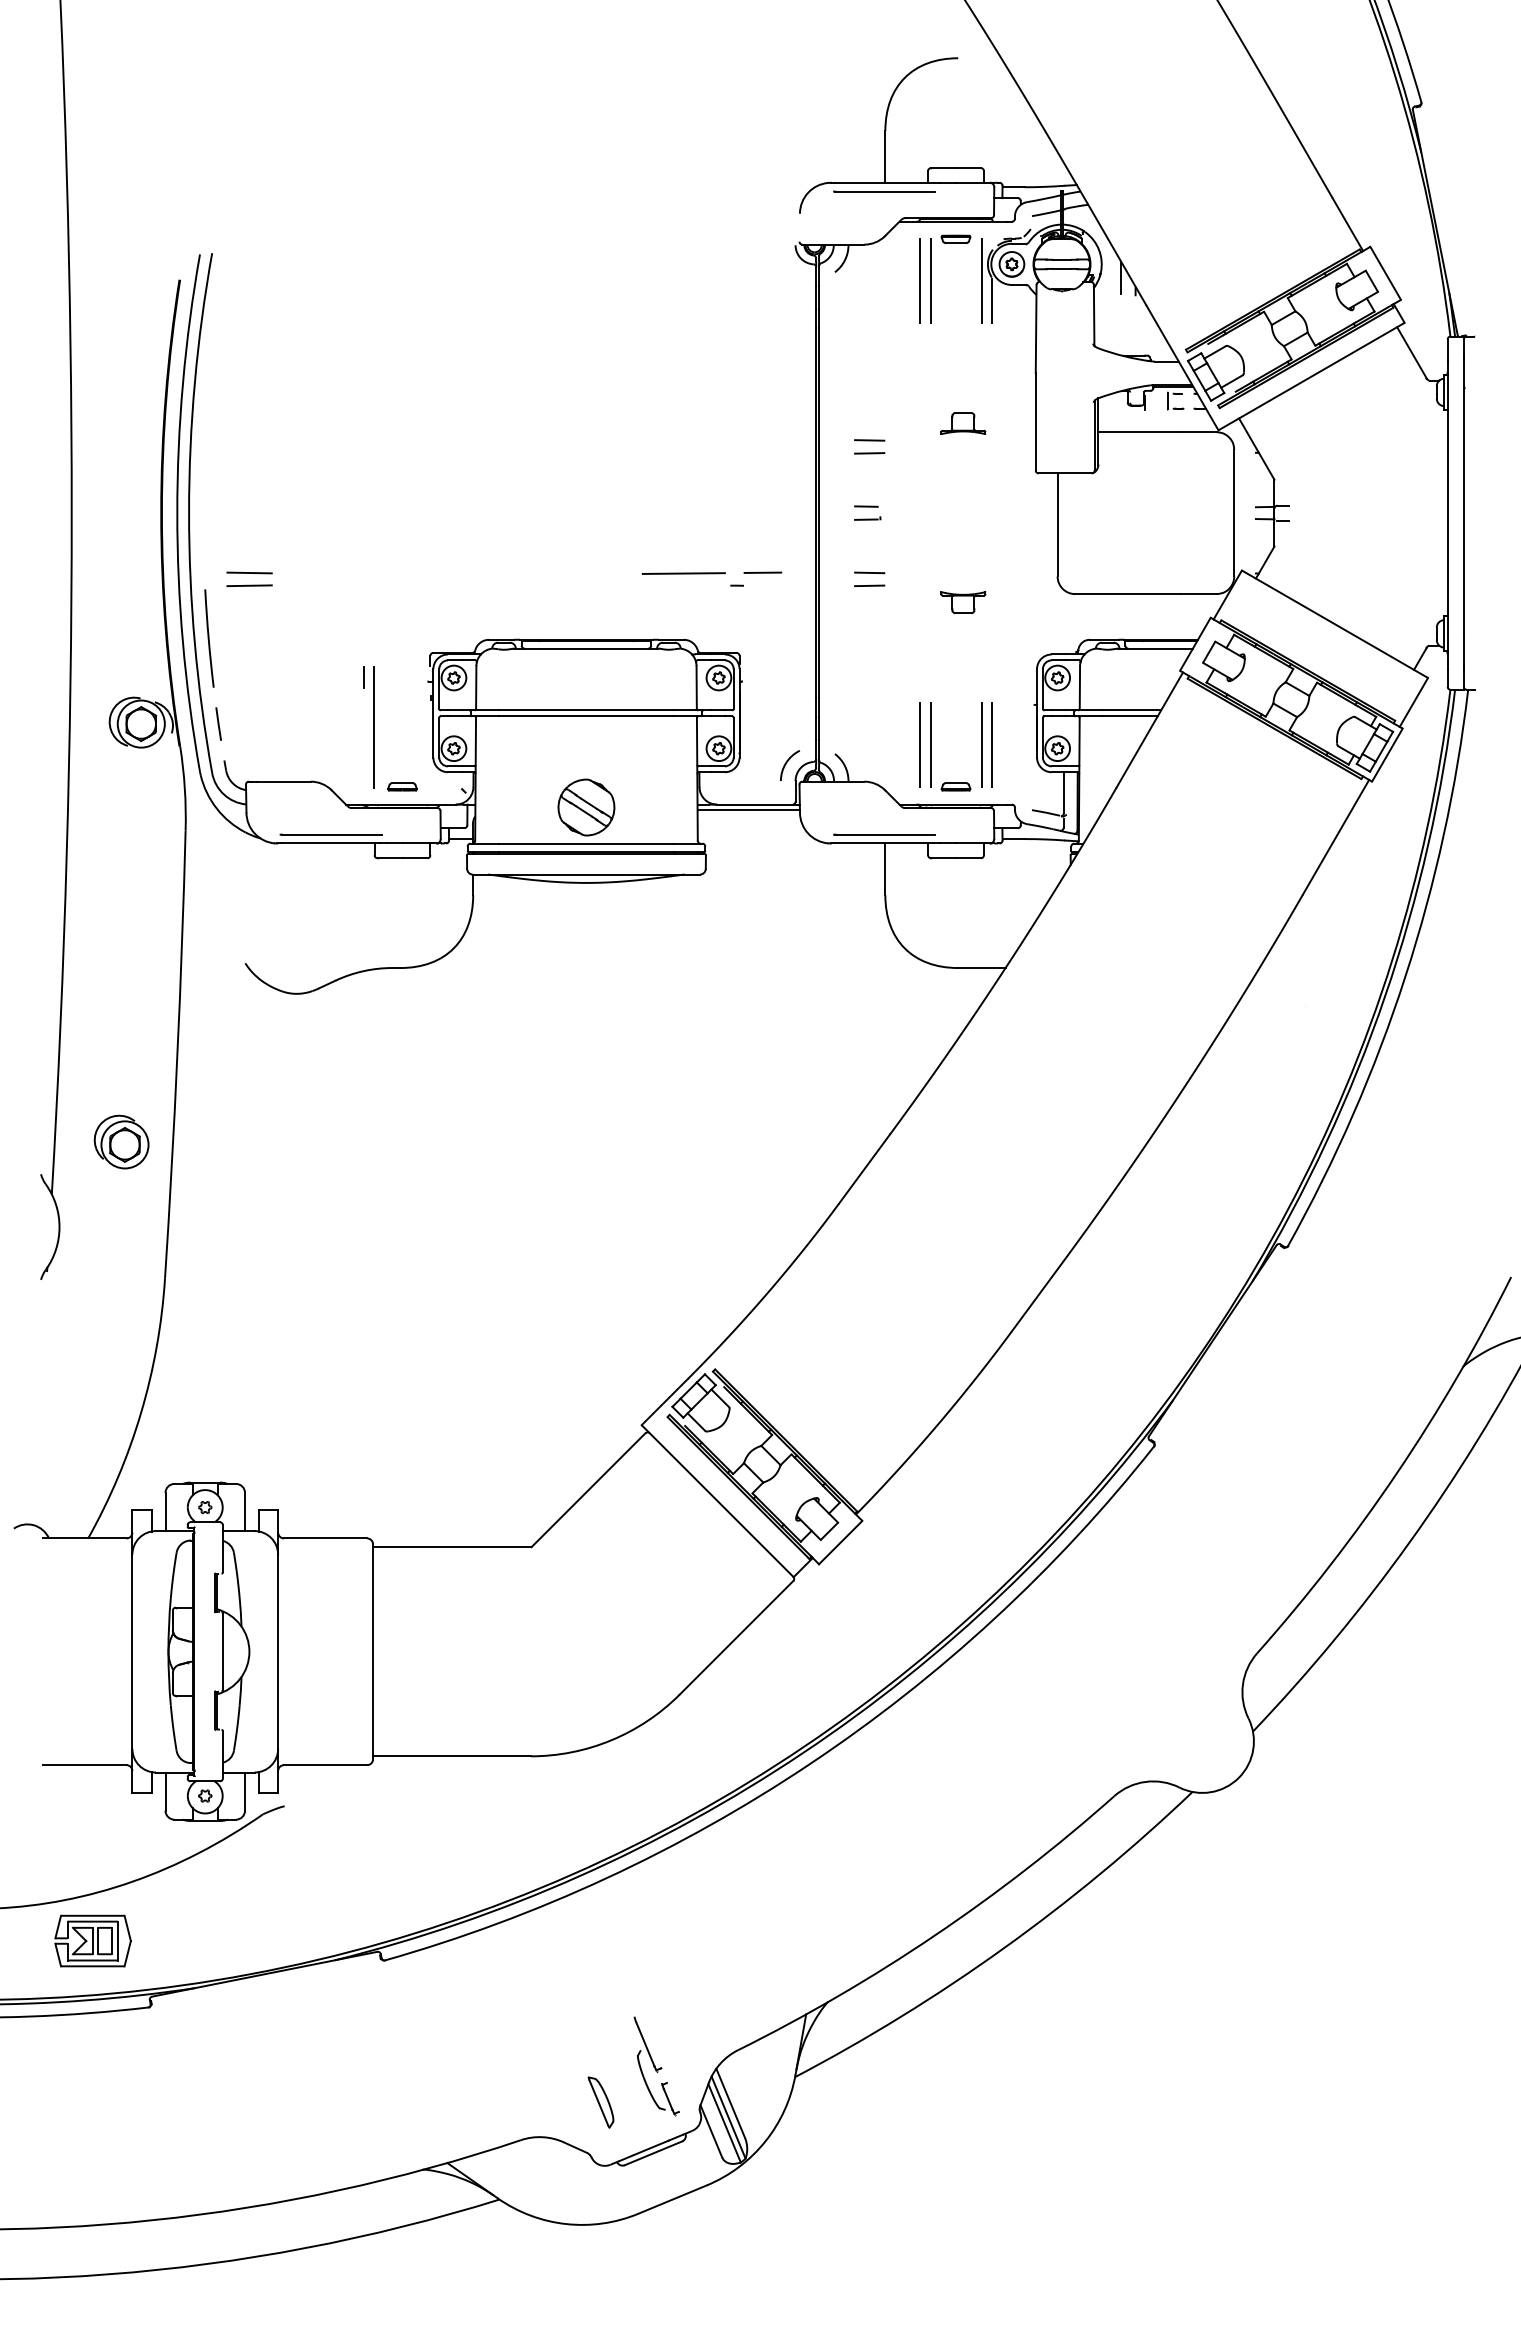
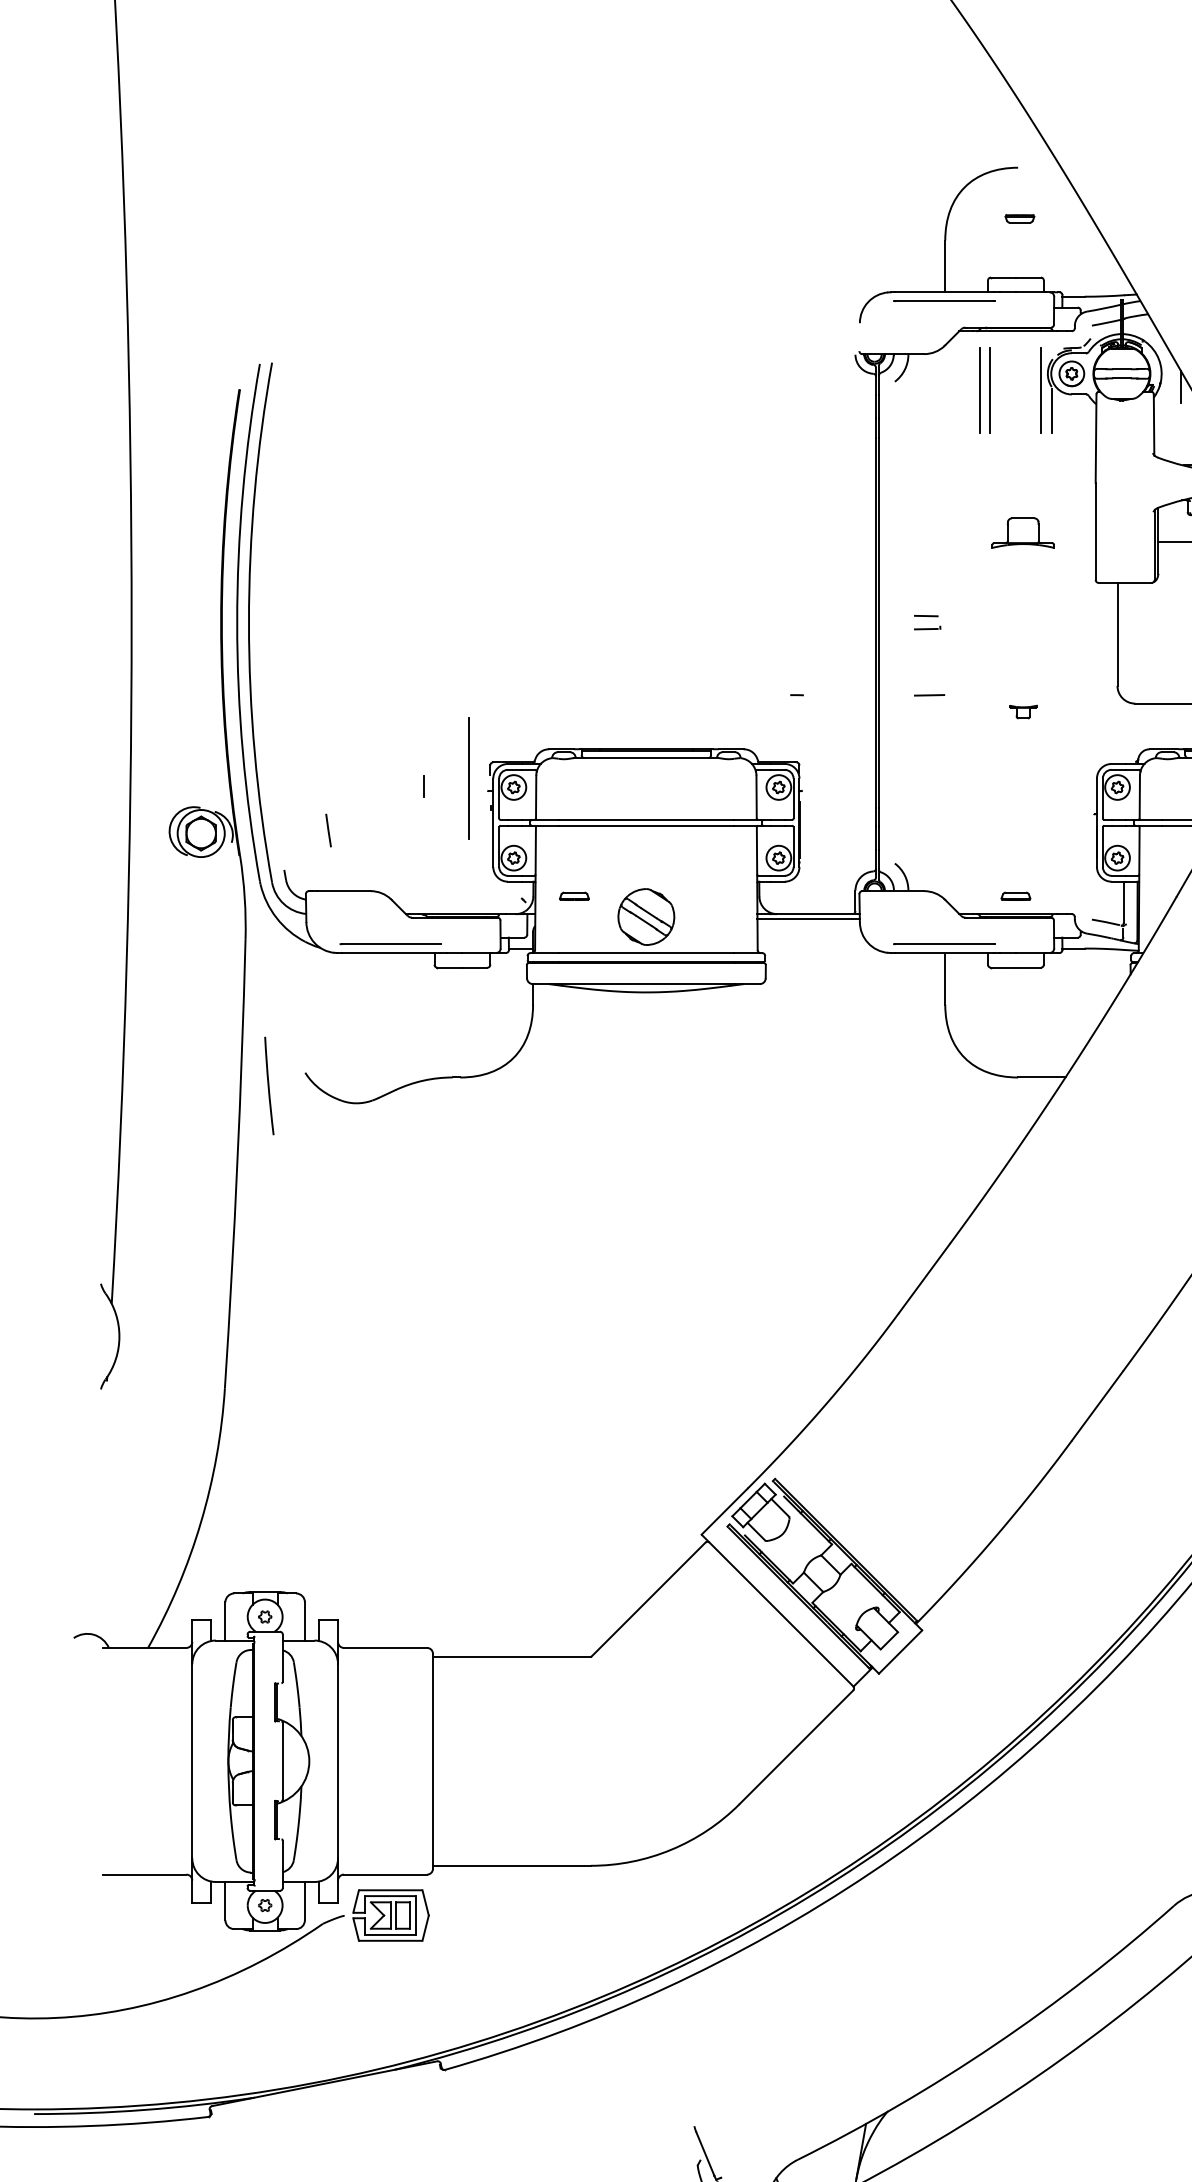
part: (955, 238) -> (1019, 217), moved
part: (963, 423) -> (1023, 532), size x1.4
line: (869, 440) -> (929, 549), removed
line: (869, 453) -> (929, 562), removed
line: (249, 572) -> (309, 681), removed
line: (762, 572) -> (822, 681), removed
line: (869, 572) -> (929, 681), removed
line: (683, 573) -> (743, 682), removed
line: (249, 585) -> (309, 694), removed
part: (963, 602) -> (1023, 711), size x0.6
line: (209, 638) -> (269, 1085), moved
line: (218, 723) -> (328, 829), moved
line: (373, 727) -> (468, 778), moved
line: (919, 745) -> (979, 854), removed
line: (930, 745) -> (990, 854), removed
line: (981, 745) -> (1041, 854), removed
line: (992, 745) -> (1052, 854), removed
arc: (786, 764) -> (846, 873), removed
part: (402, 786) -> (574, 895), moved
part: (121, 1141) -> (181, 1250), removed
part: (92, 1940) -> (390, 1914), moved

